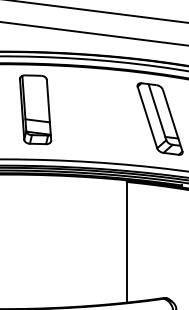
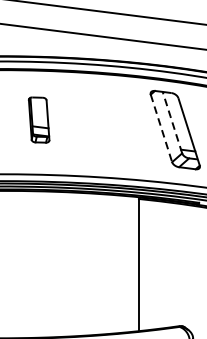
part: (35, 109) -> (38, 119), size x0.6
line: (157, 110) -> (172, 120), solid -> dashed
line: (147, 117) -> (161, 128), solid -> dashed

